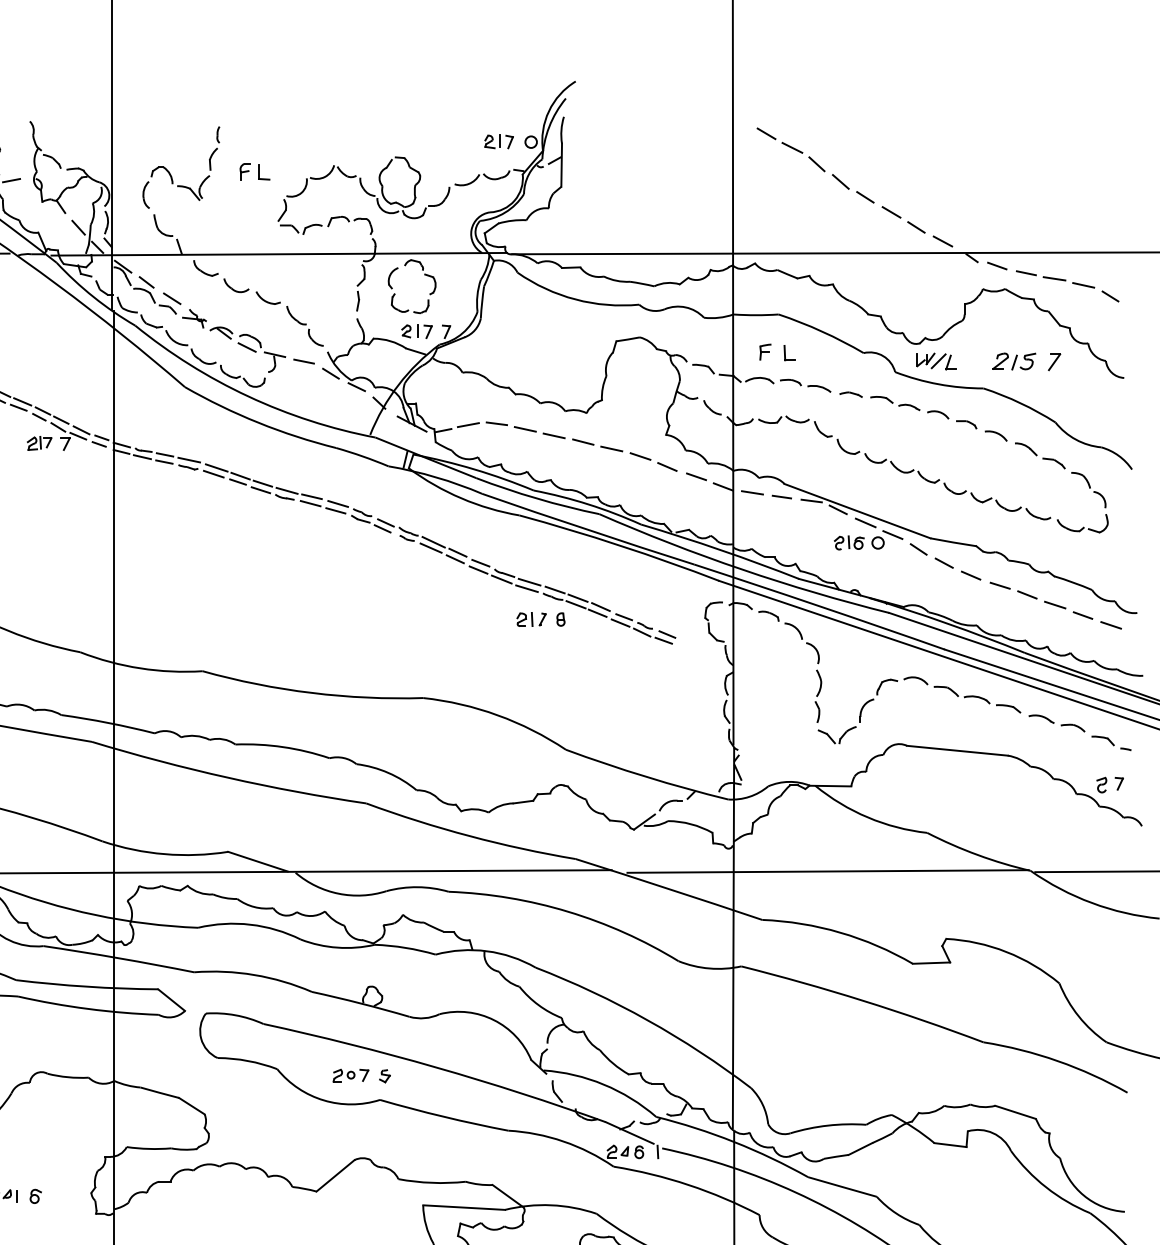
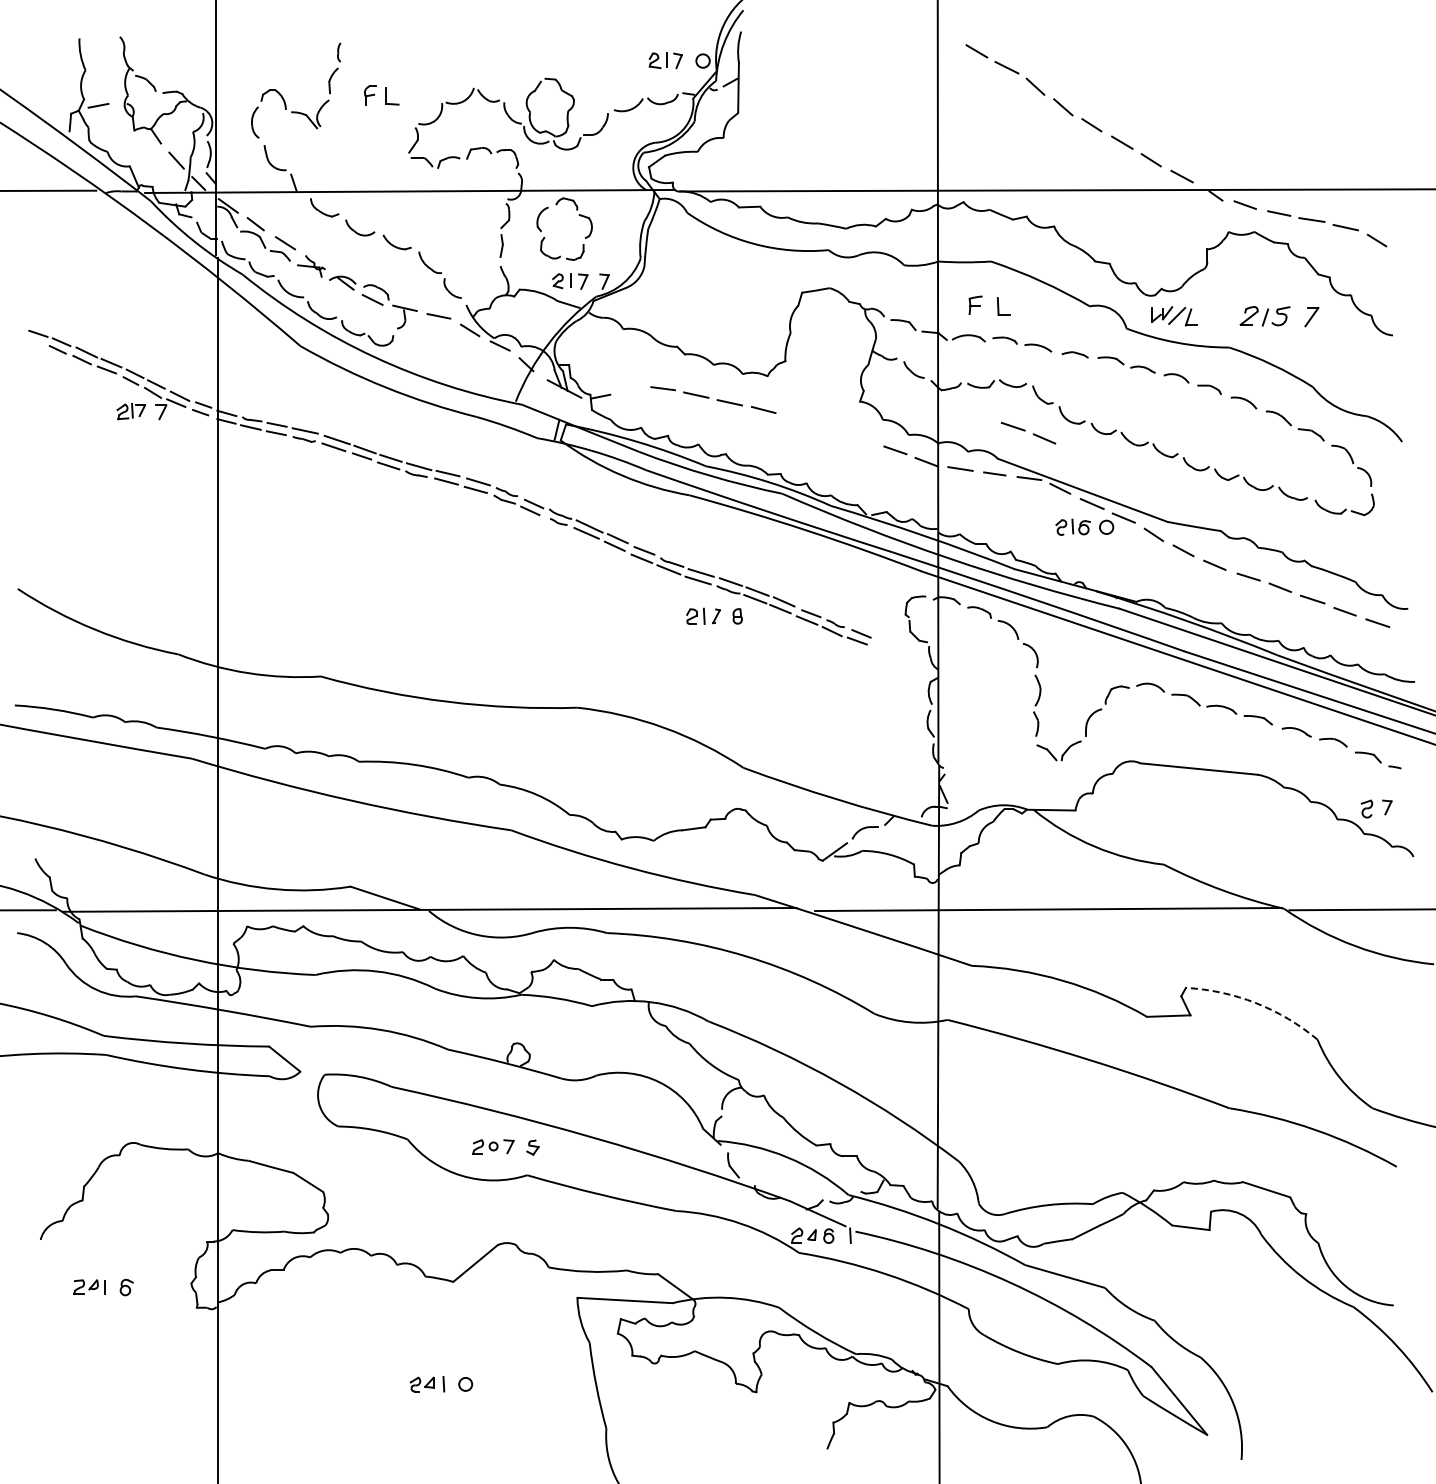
line: (467, 424) -> (629, 389), removed
line: (611, 448) -> (796, 417), removed
part: (653, 462) -> (1028, 433), moved
arc: (1006, 952) -> (1255, 1003), solid -> dashed

